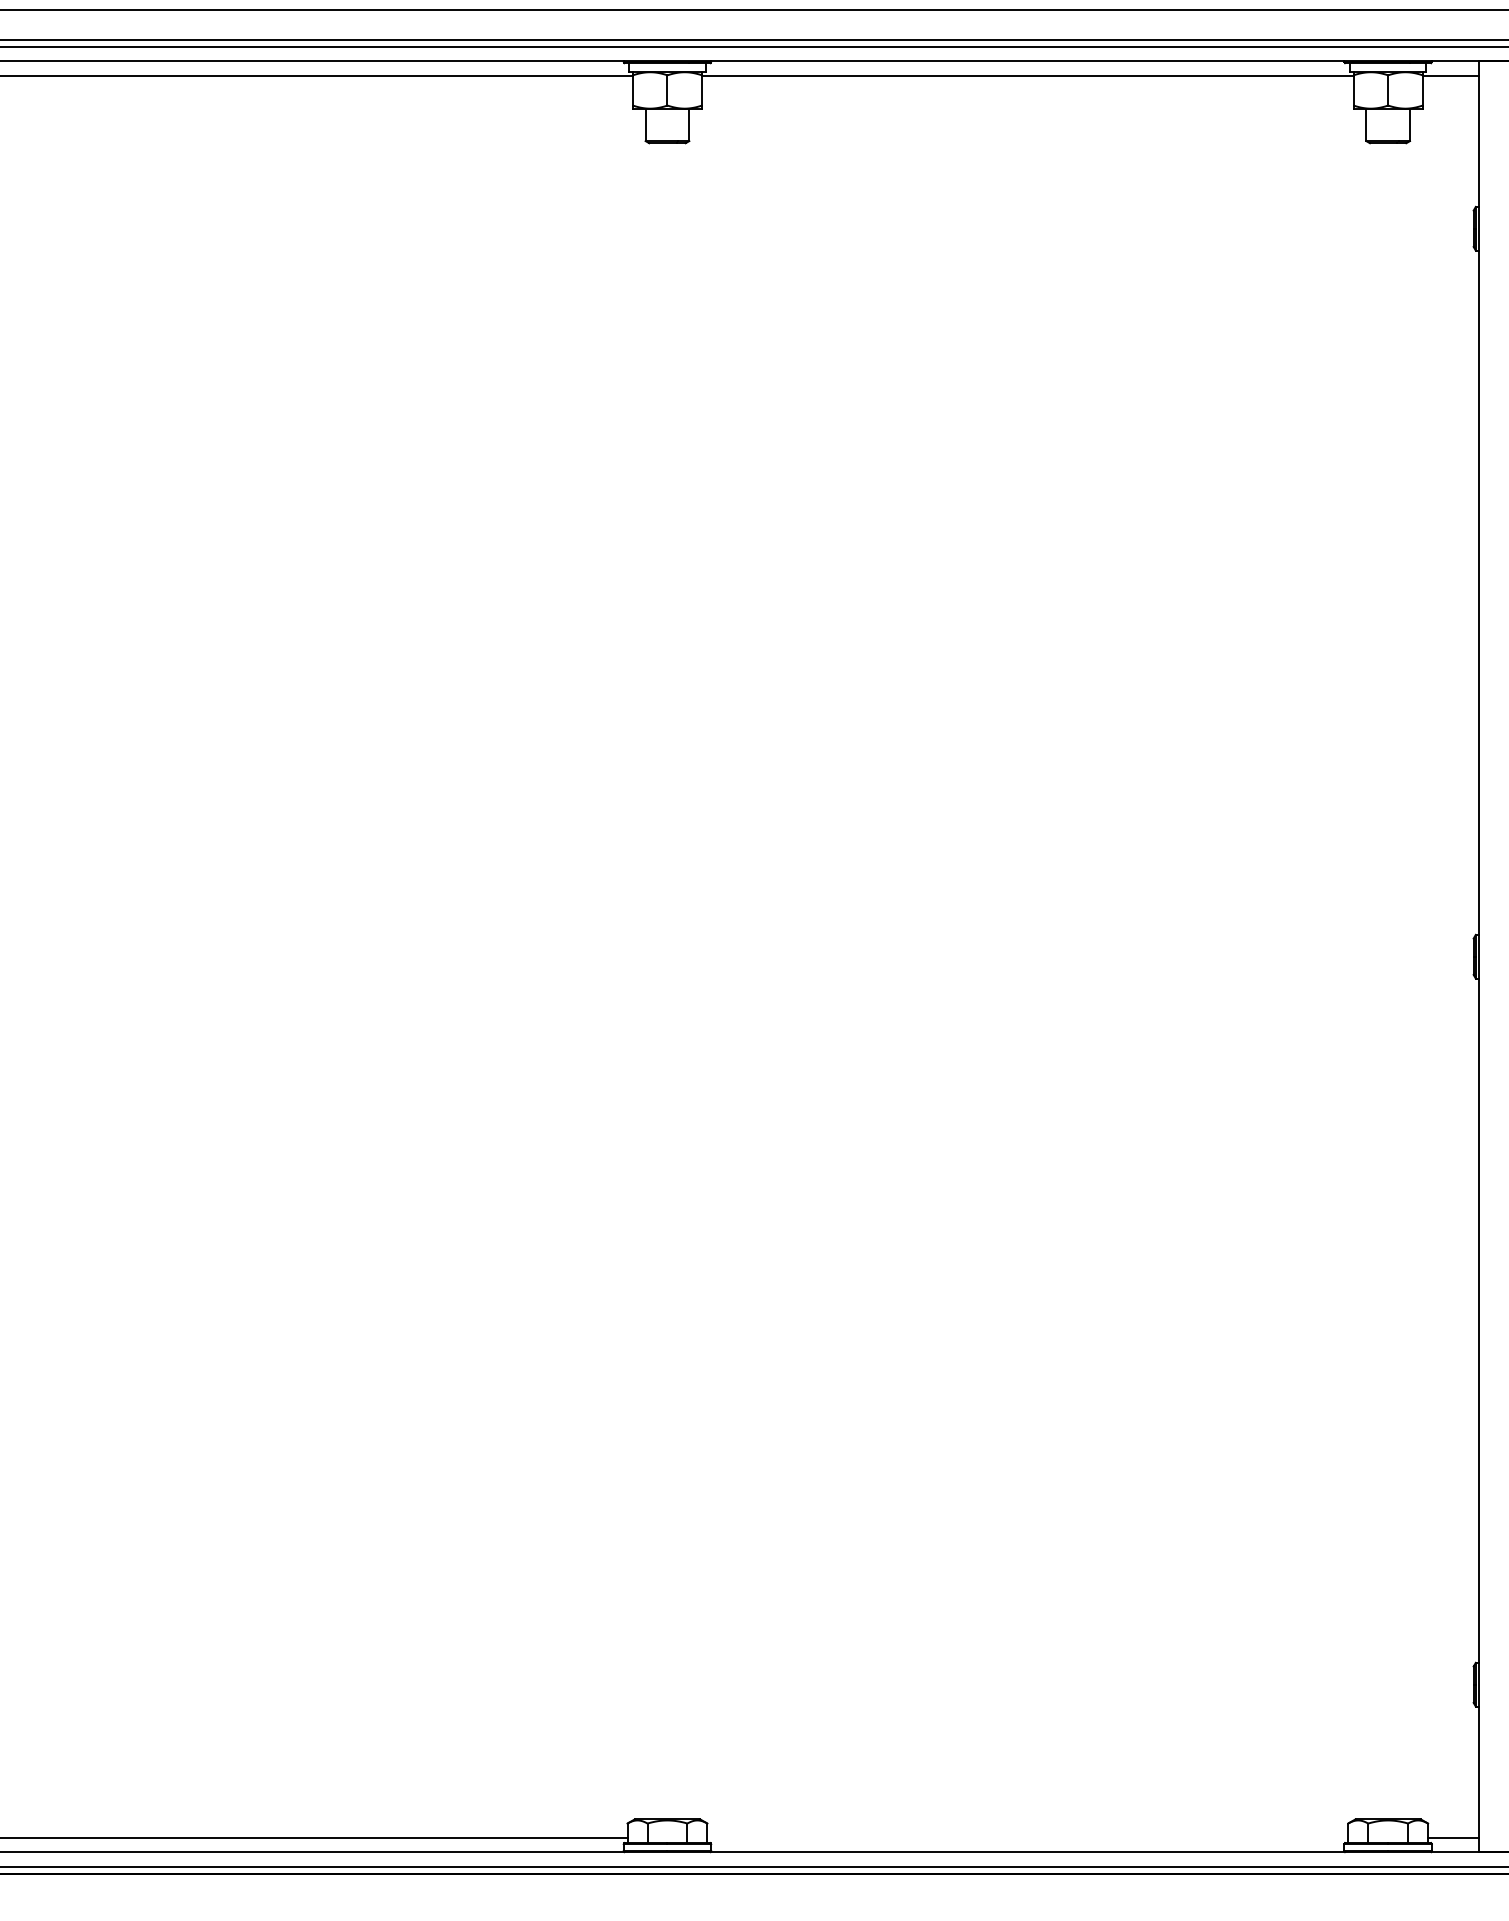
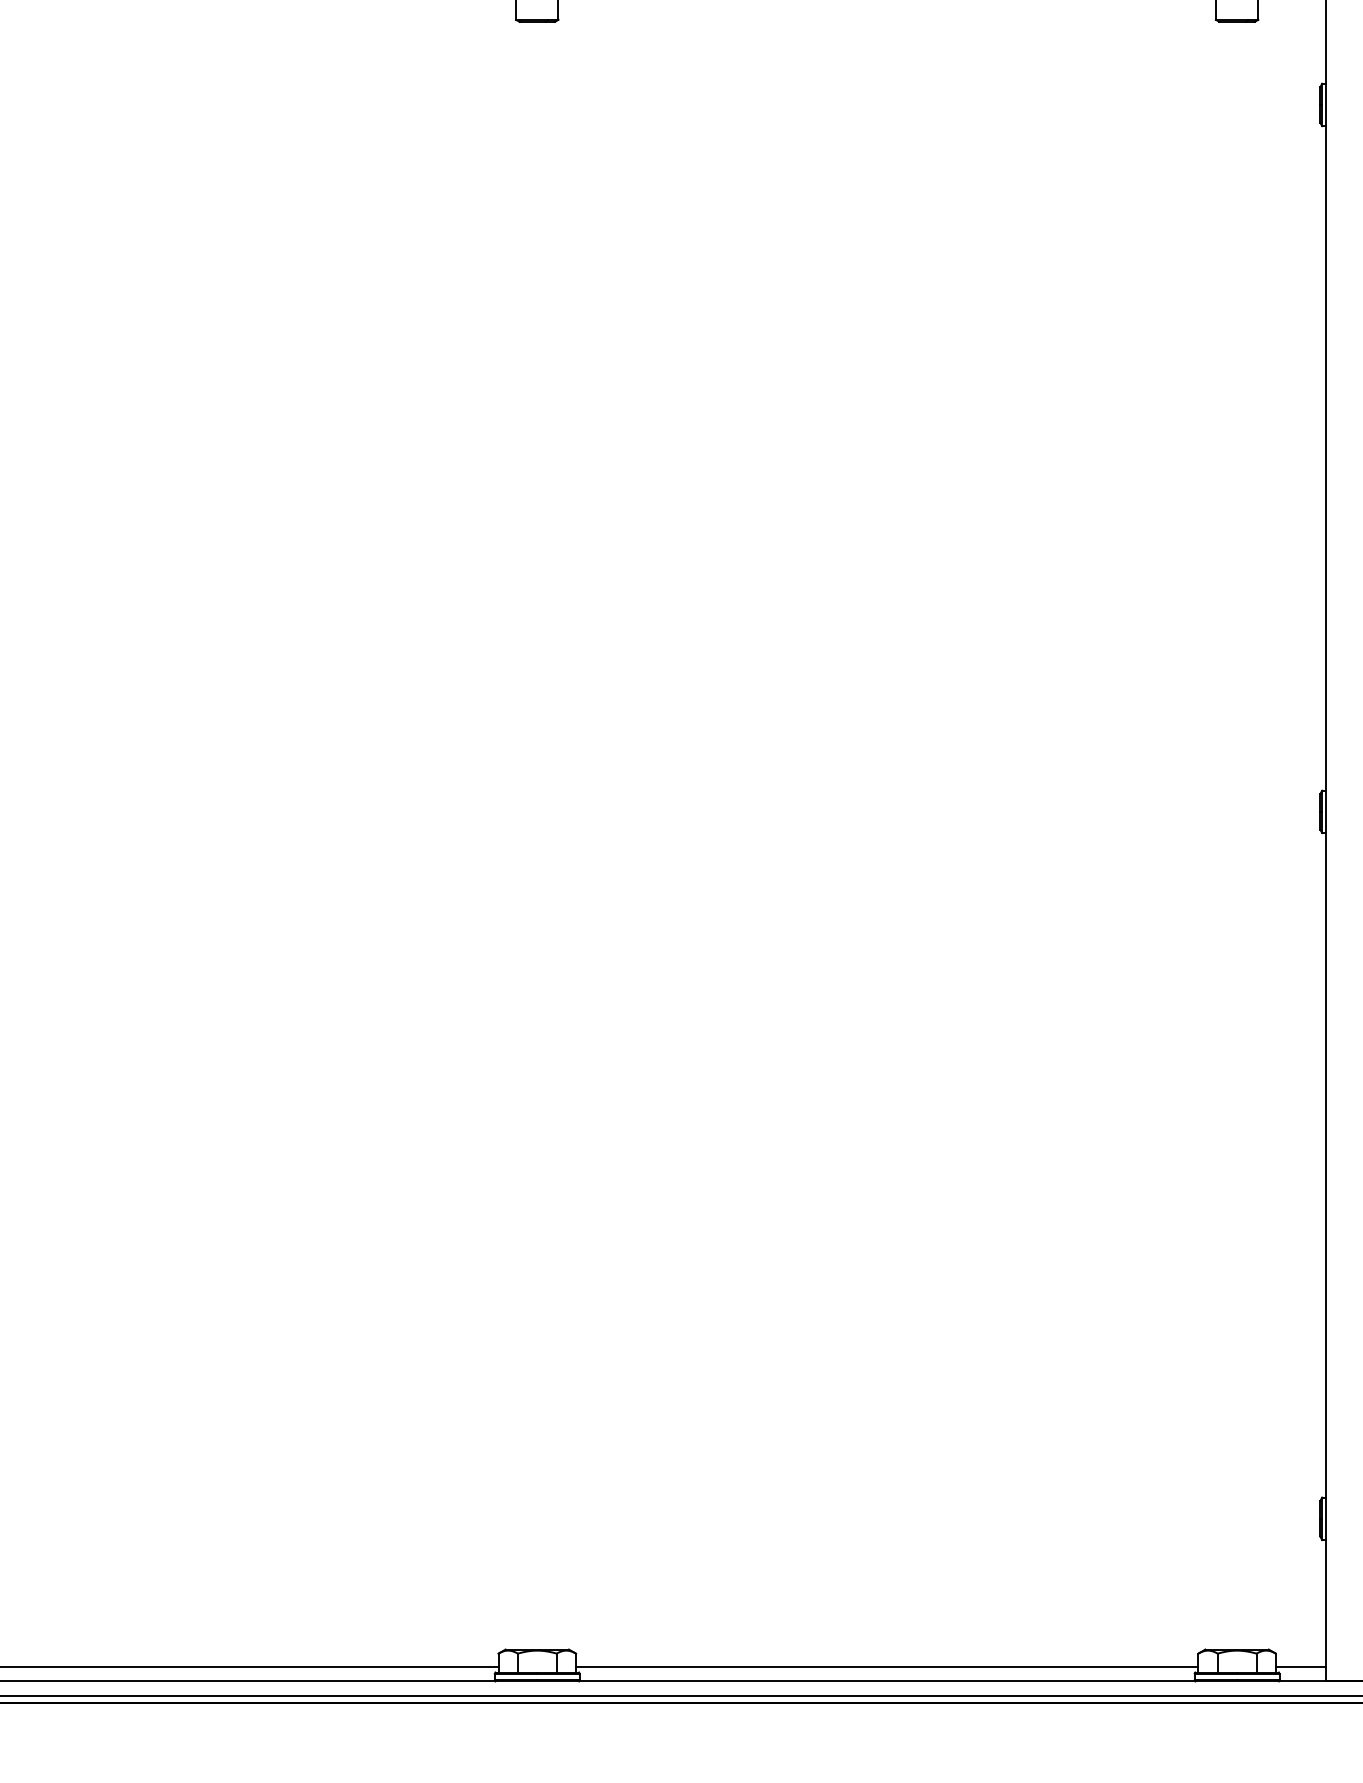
line: (1027, 1837) -> (886, 1667), added

